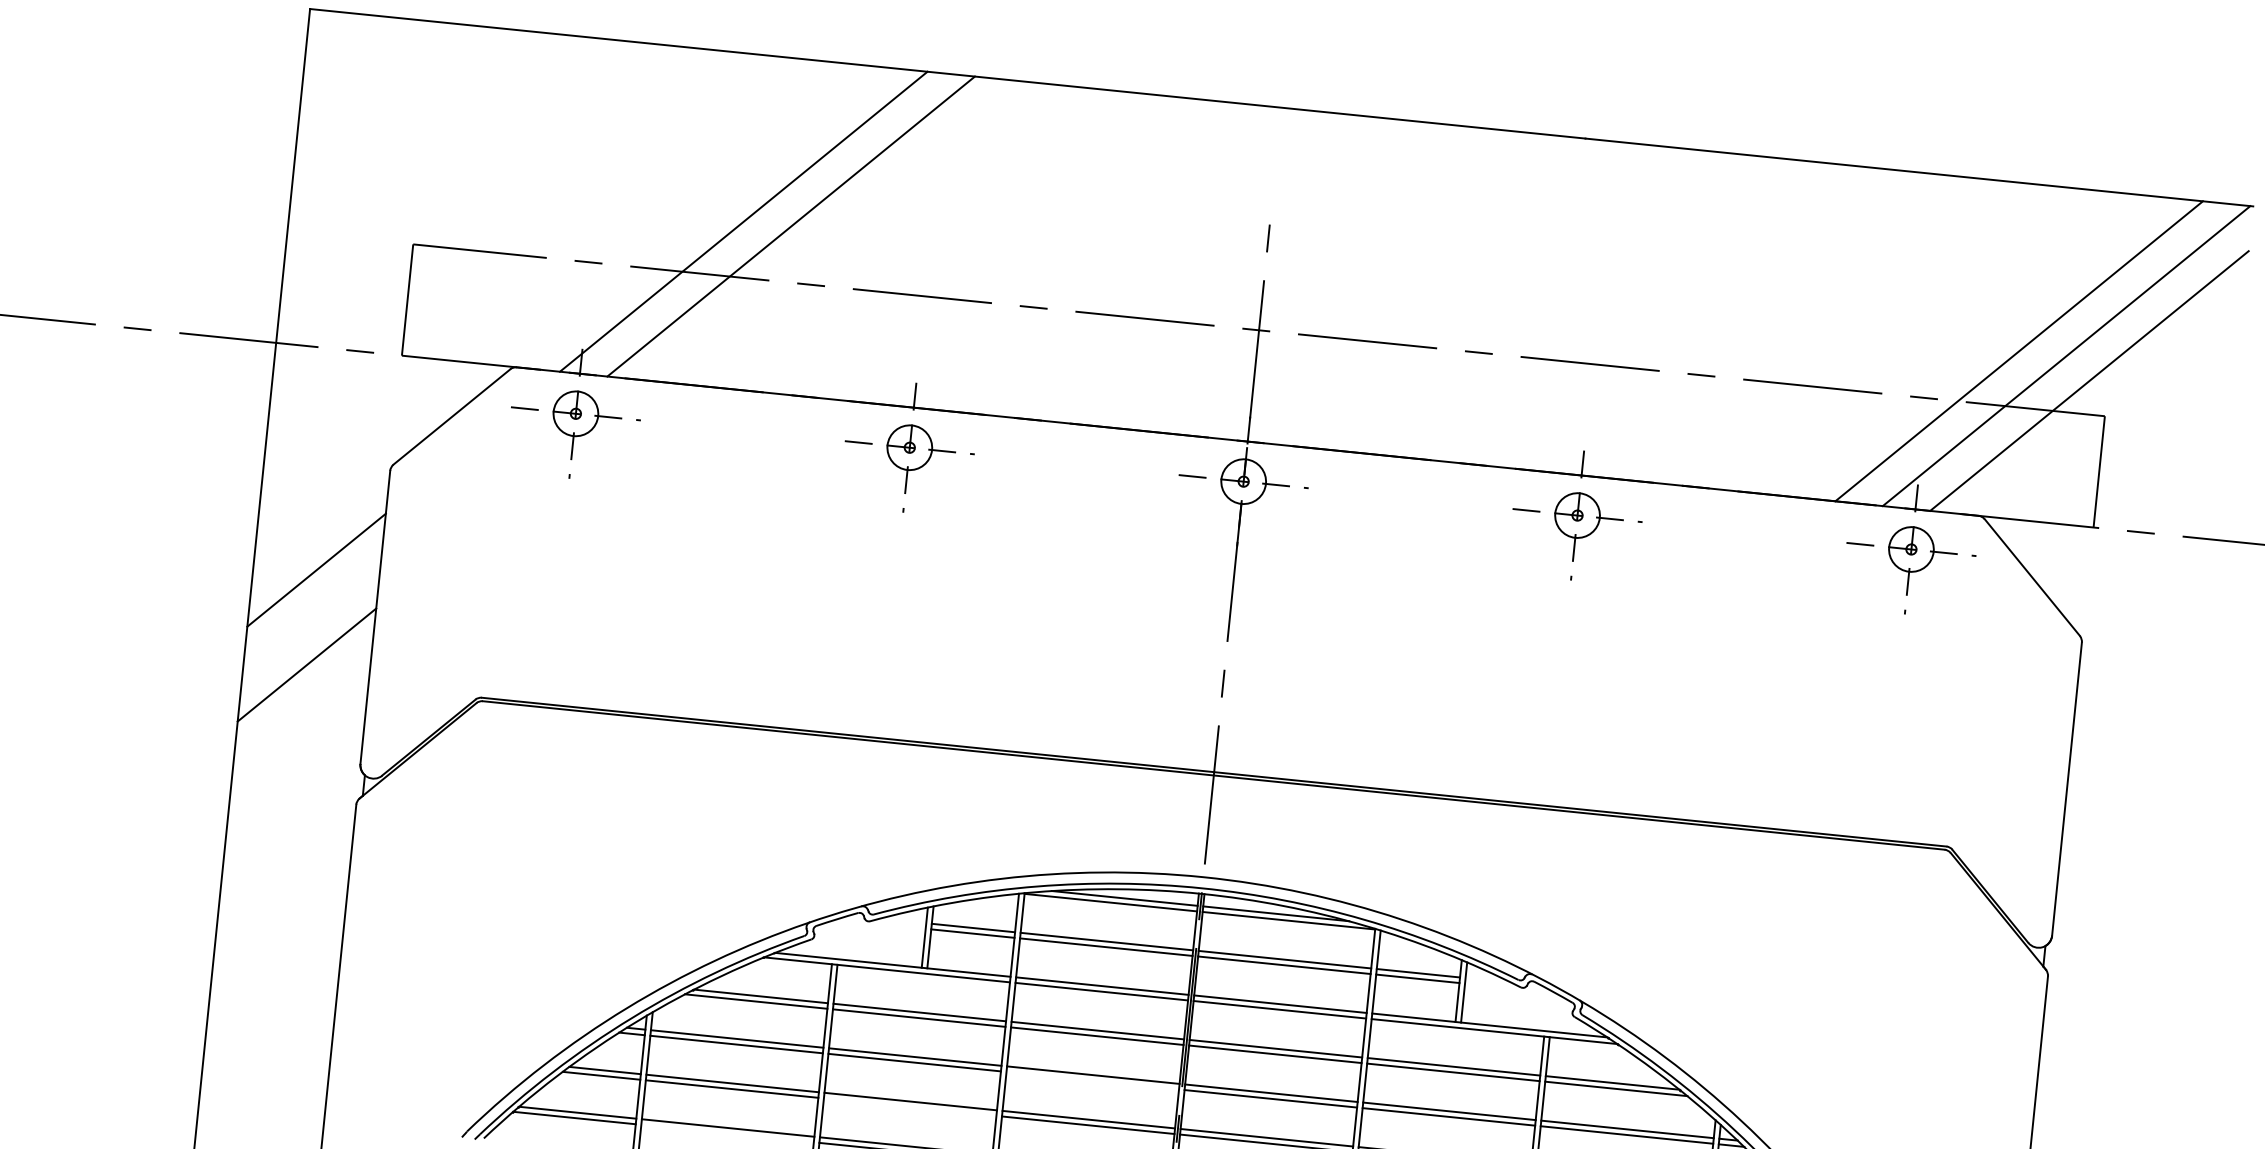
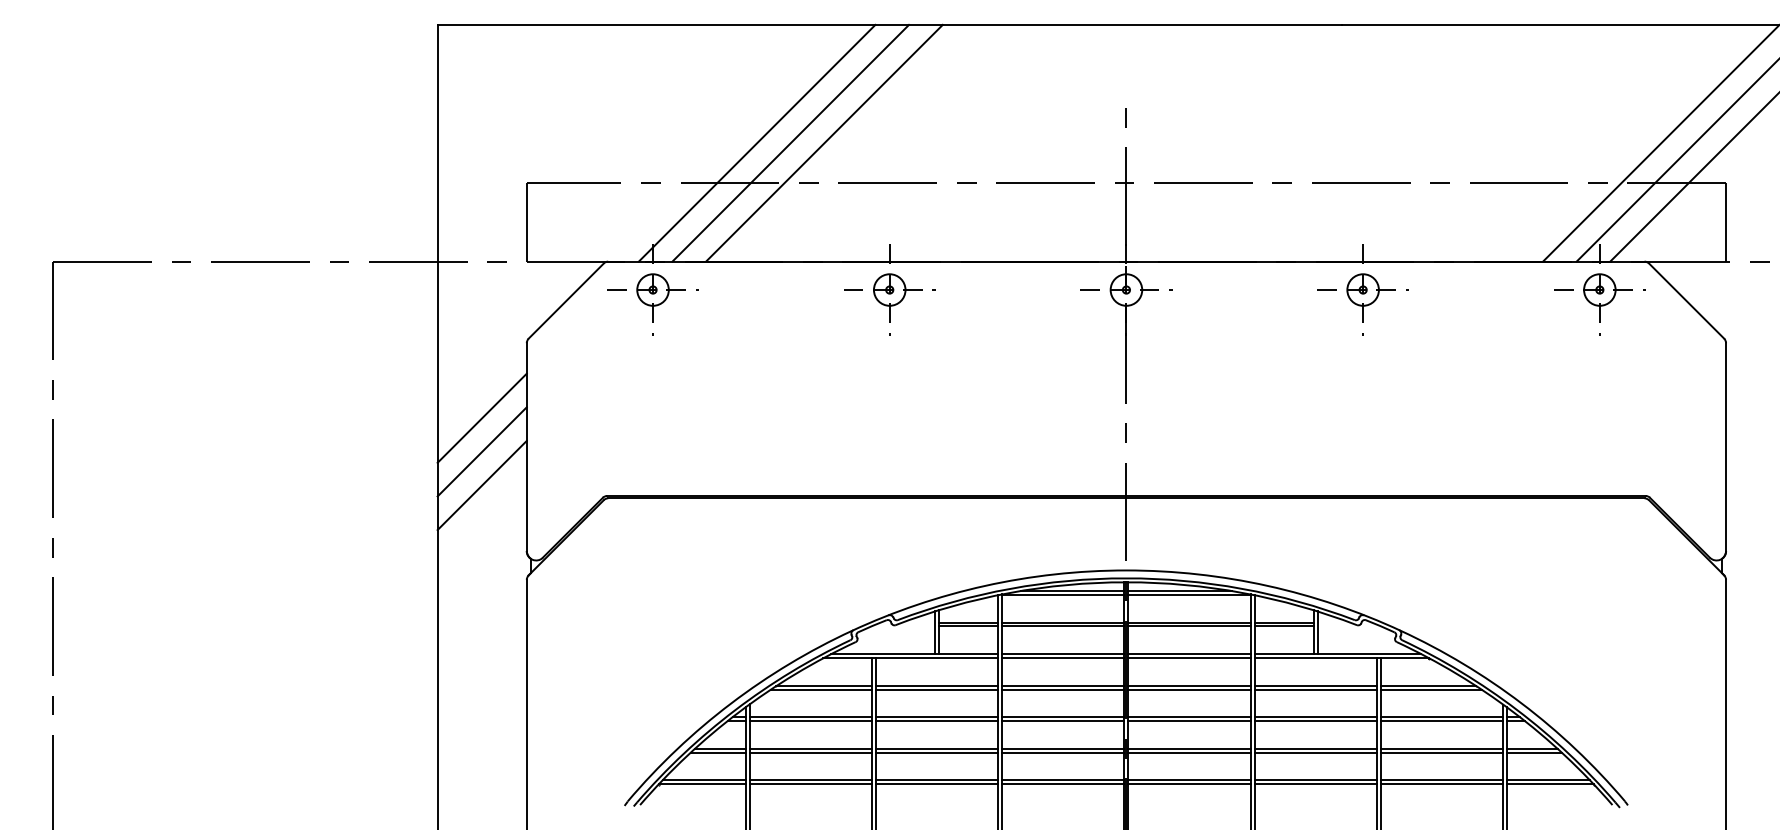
line: (838, 230) -> (824, 142), added
line: (310, 617) -> (481, 451), added
line: (1093, 1081) -> (1063, 721), added
line: (909, 1106) -> (936, 752), added
line: (727, 1133) -> (810, 784), added

